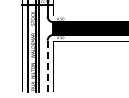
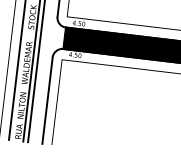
line: (47, 66) -> (47, 101), dashed -> solid

